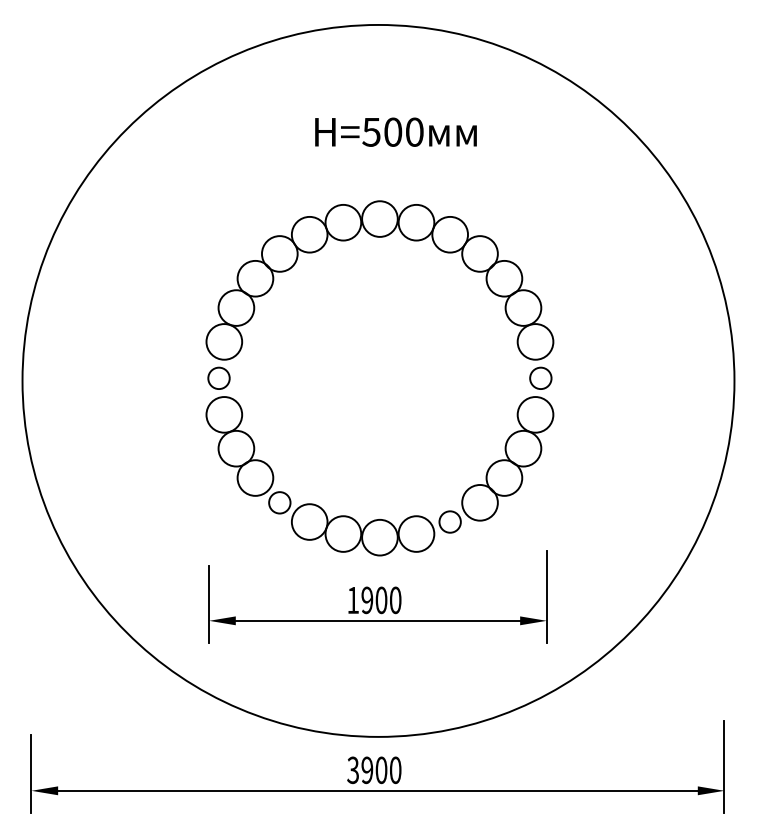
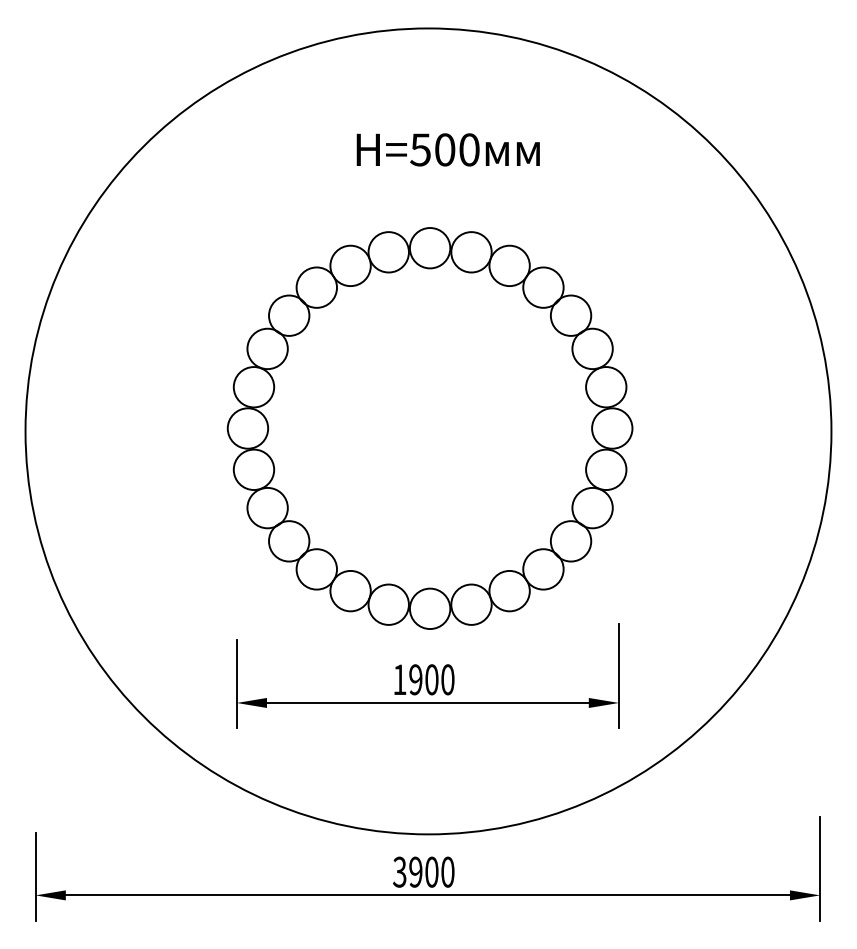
circle: (218, 378) -> (247, 428), size x1.67
circle: (541, 378) -> (612, 428), size x1.67
circle: (279, 502) -> (316, 569), size x1.67
circle: (450, 521) -> (509, 590), size x1.67

